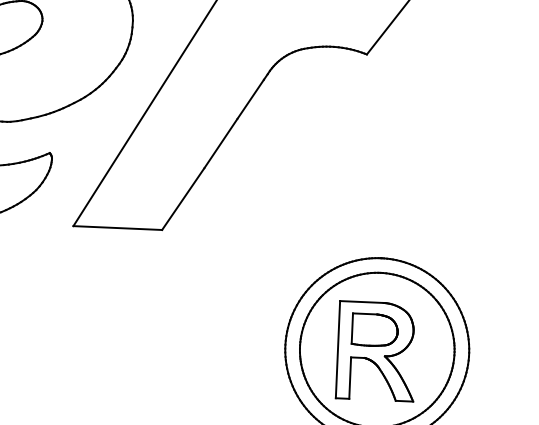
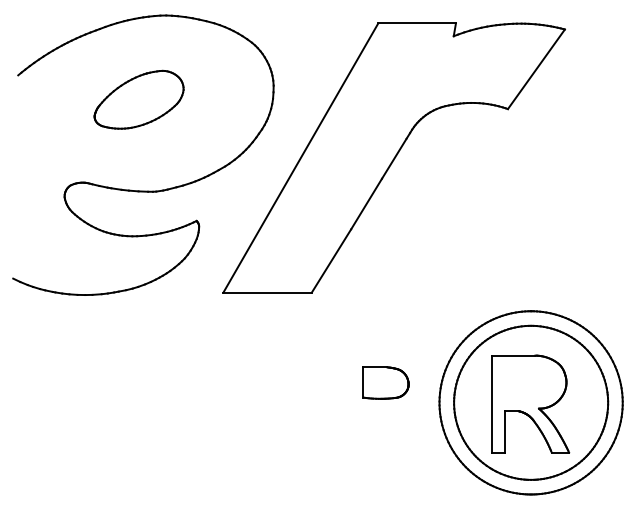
part: (374, 329) -> (385, 382), moved

